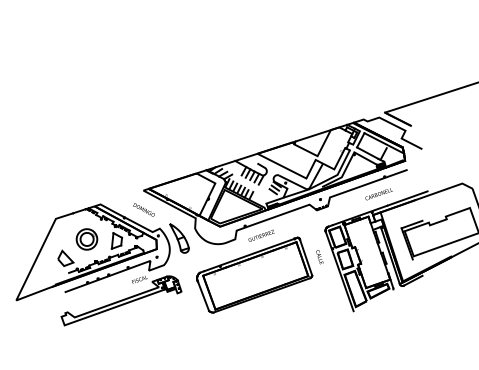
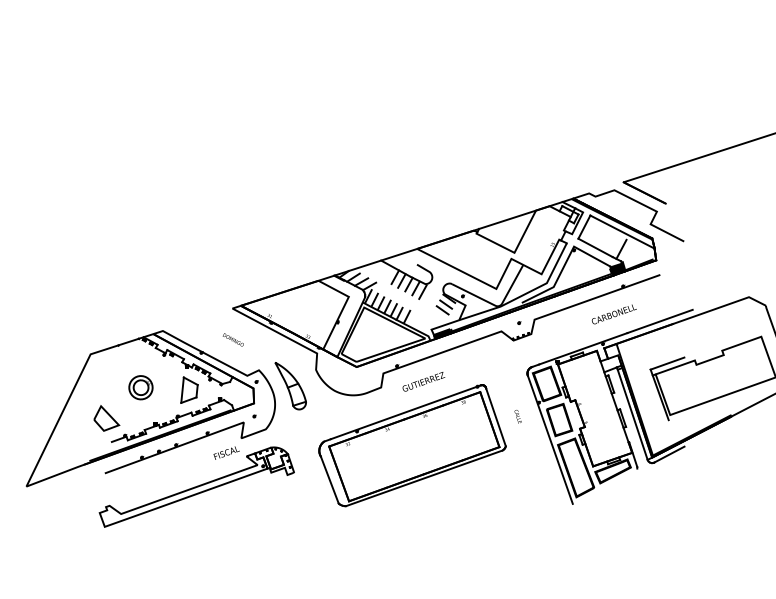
part: (143, 209) -> (232, 339), size x0.6
part: (86, 239) -> (140, 387), size x0.7
part: (319, 257) -> (517, 416), size x0.6

